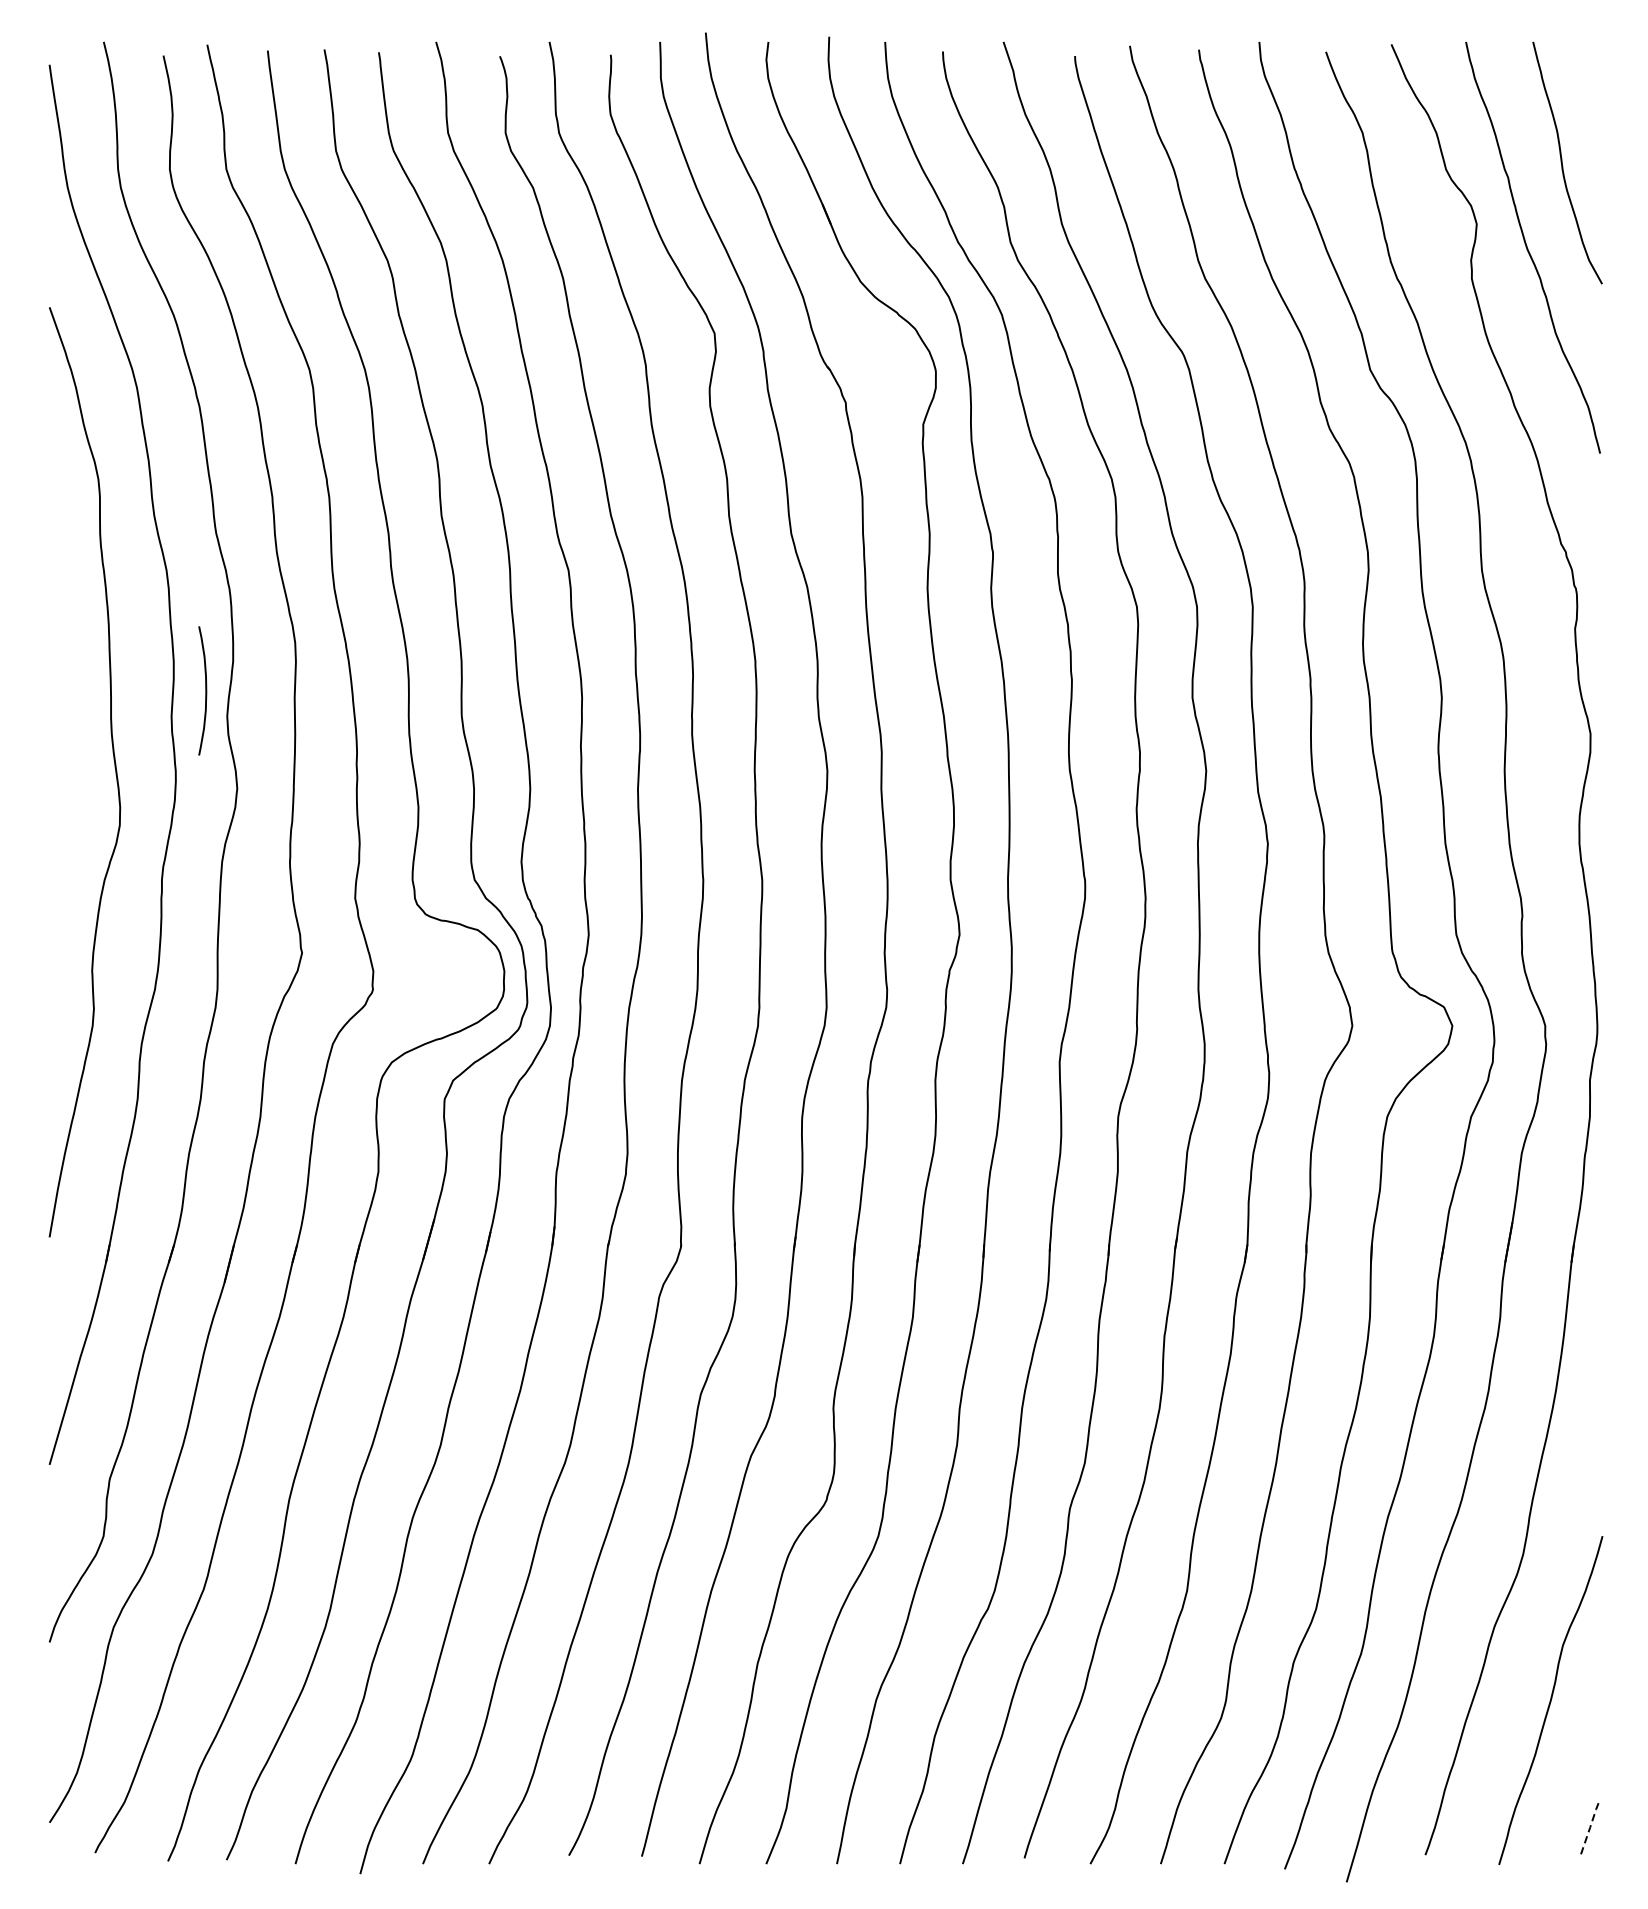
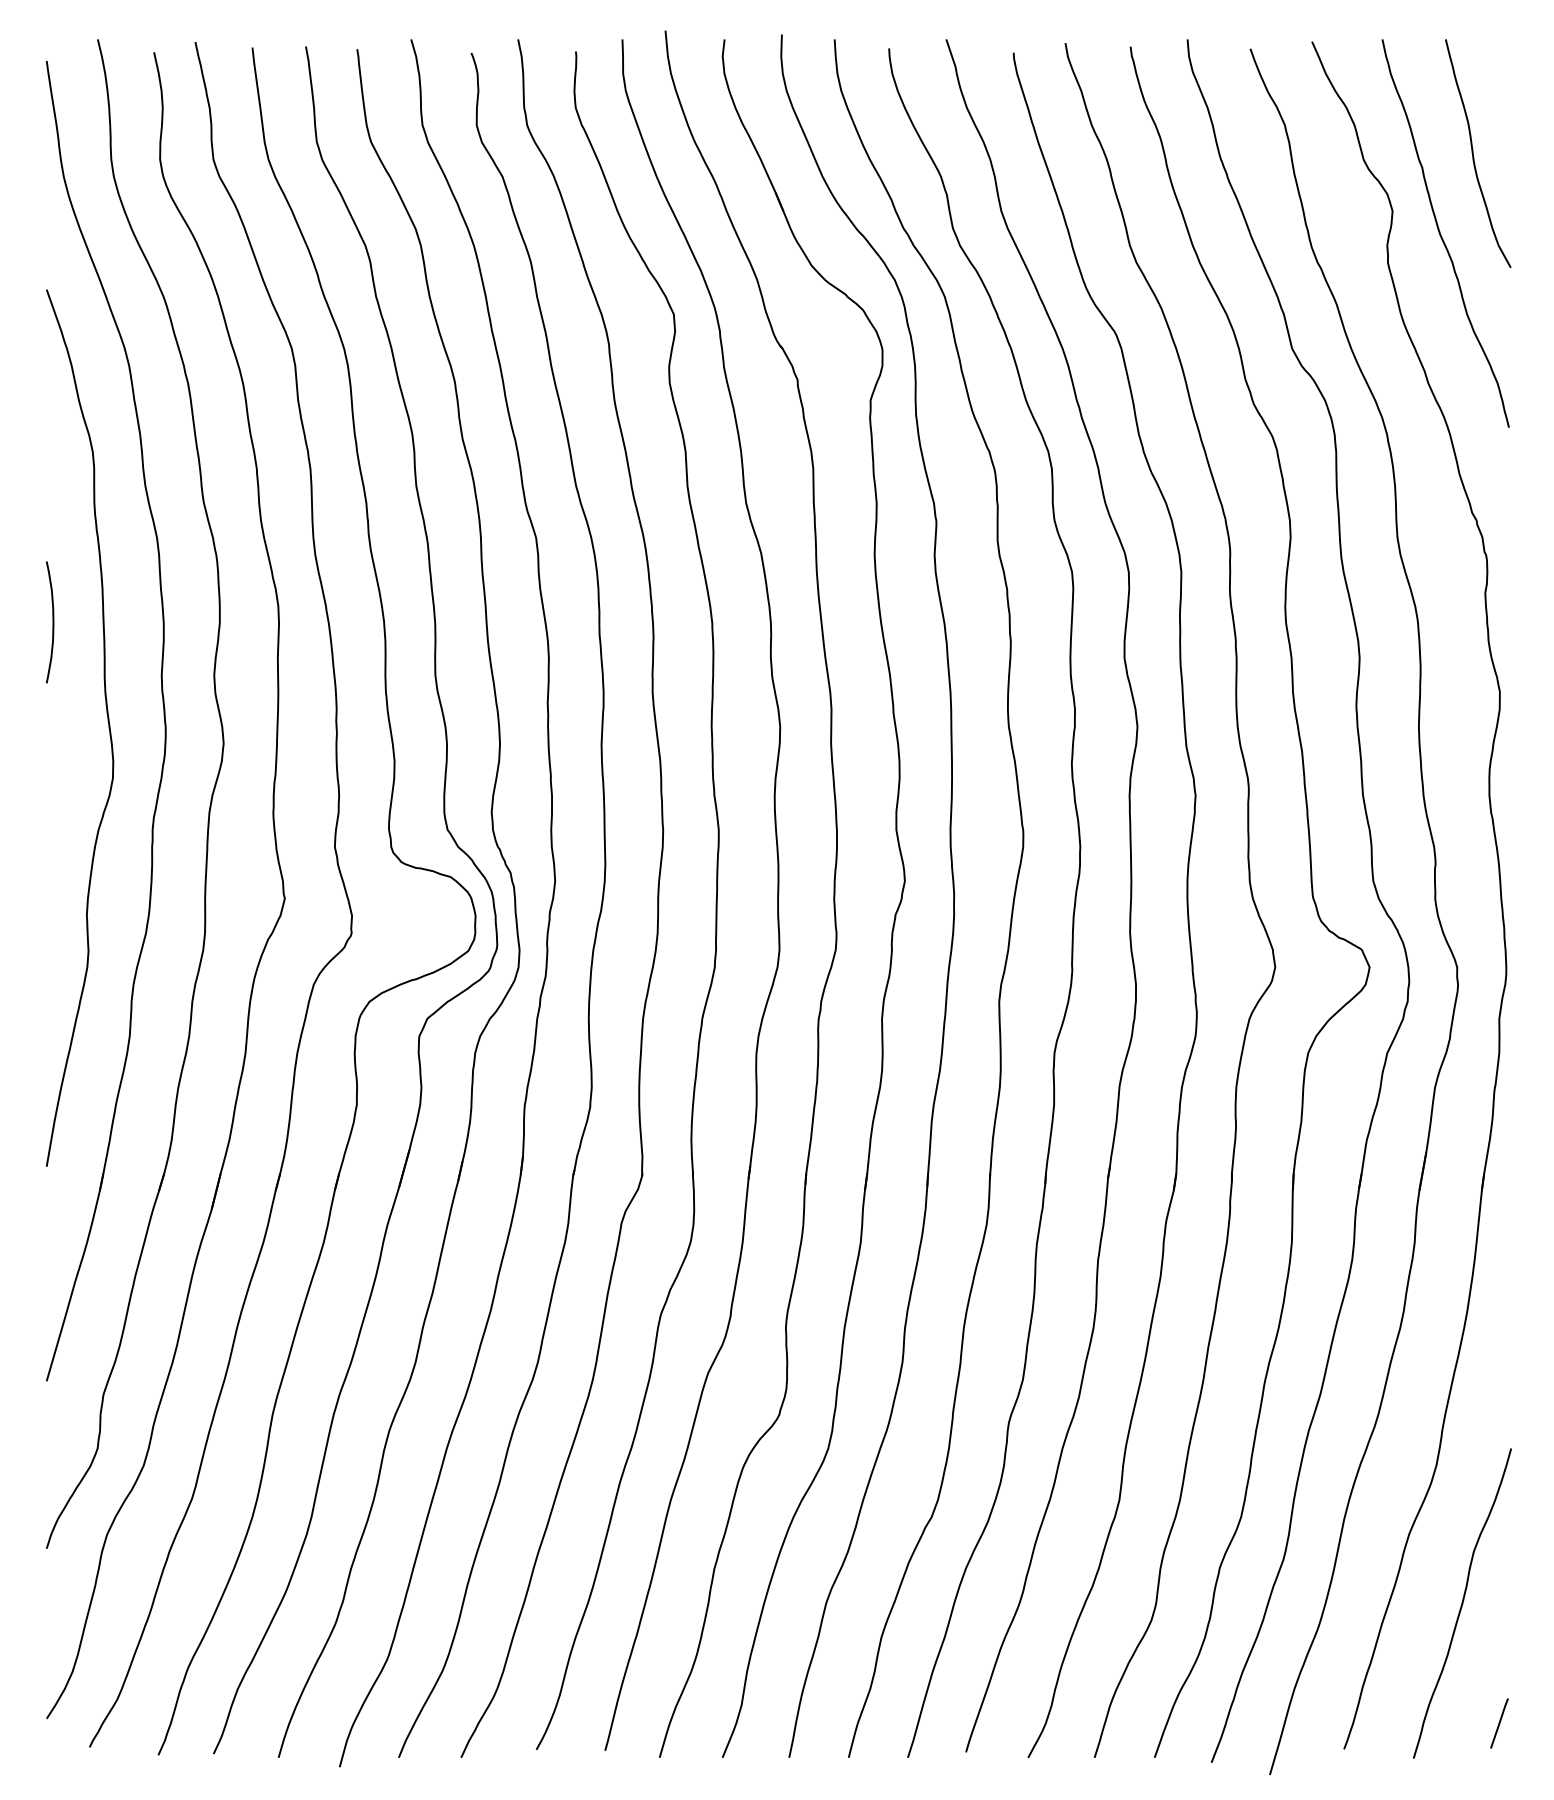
curve: (205, 690) -> (52, 622), moved
line: (1590, 1826) -> (1499, 1722), dashed -> solid

